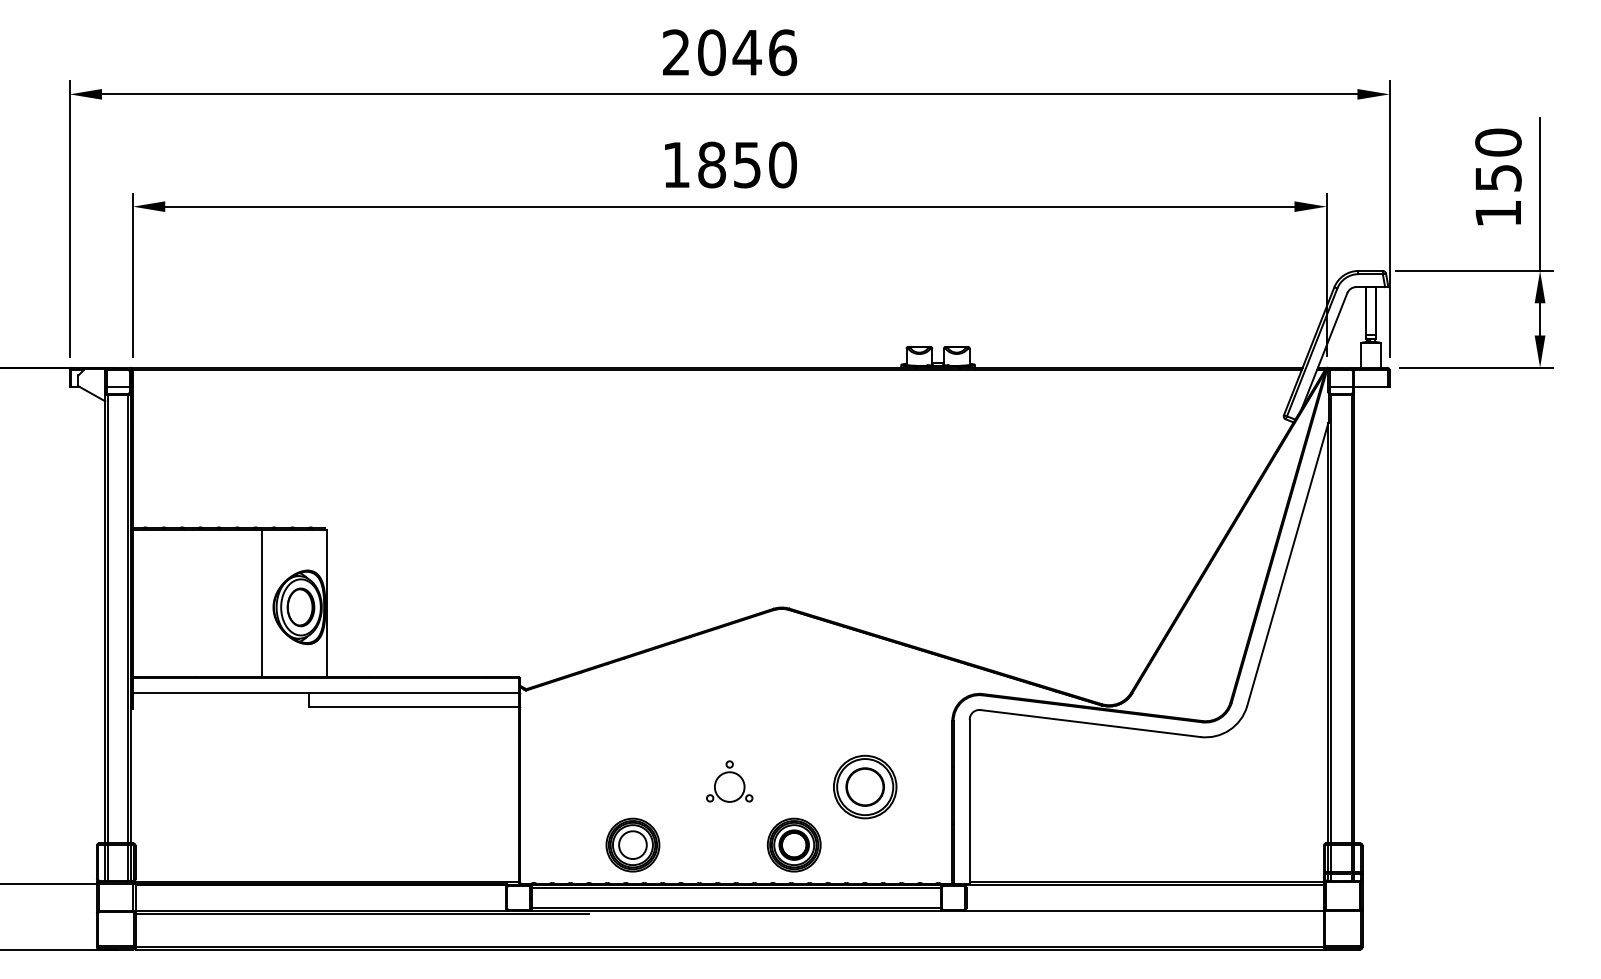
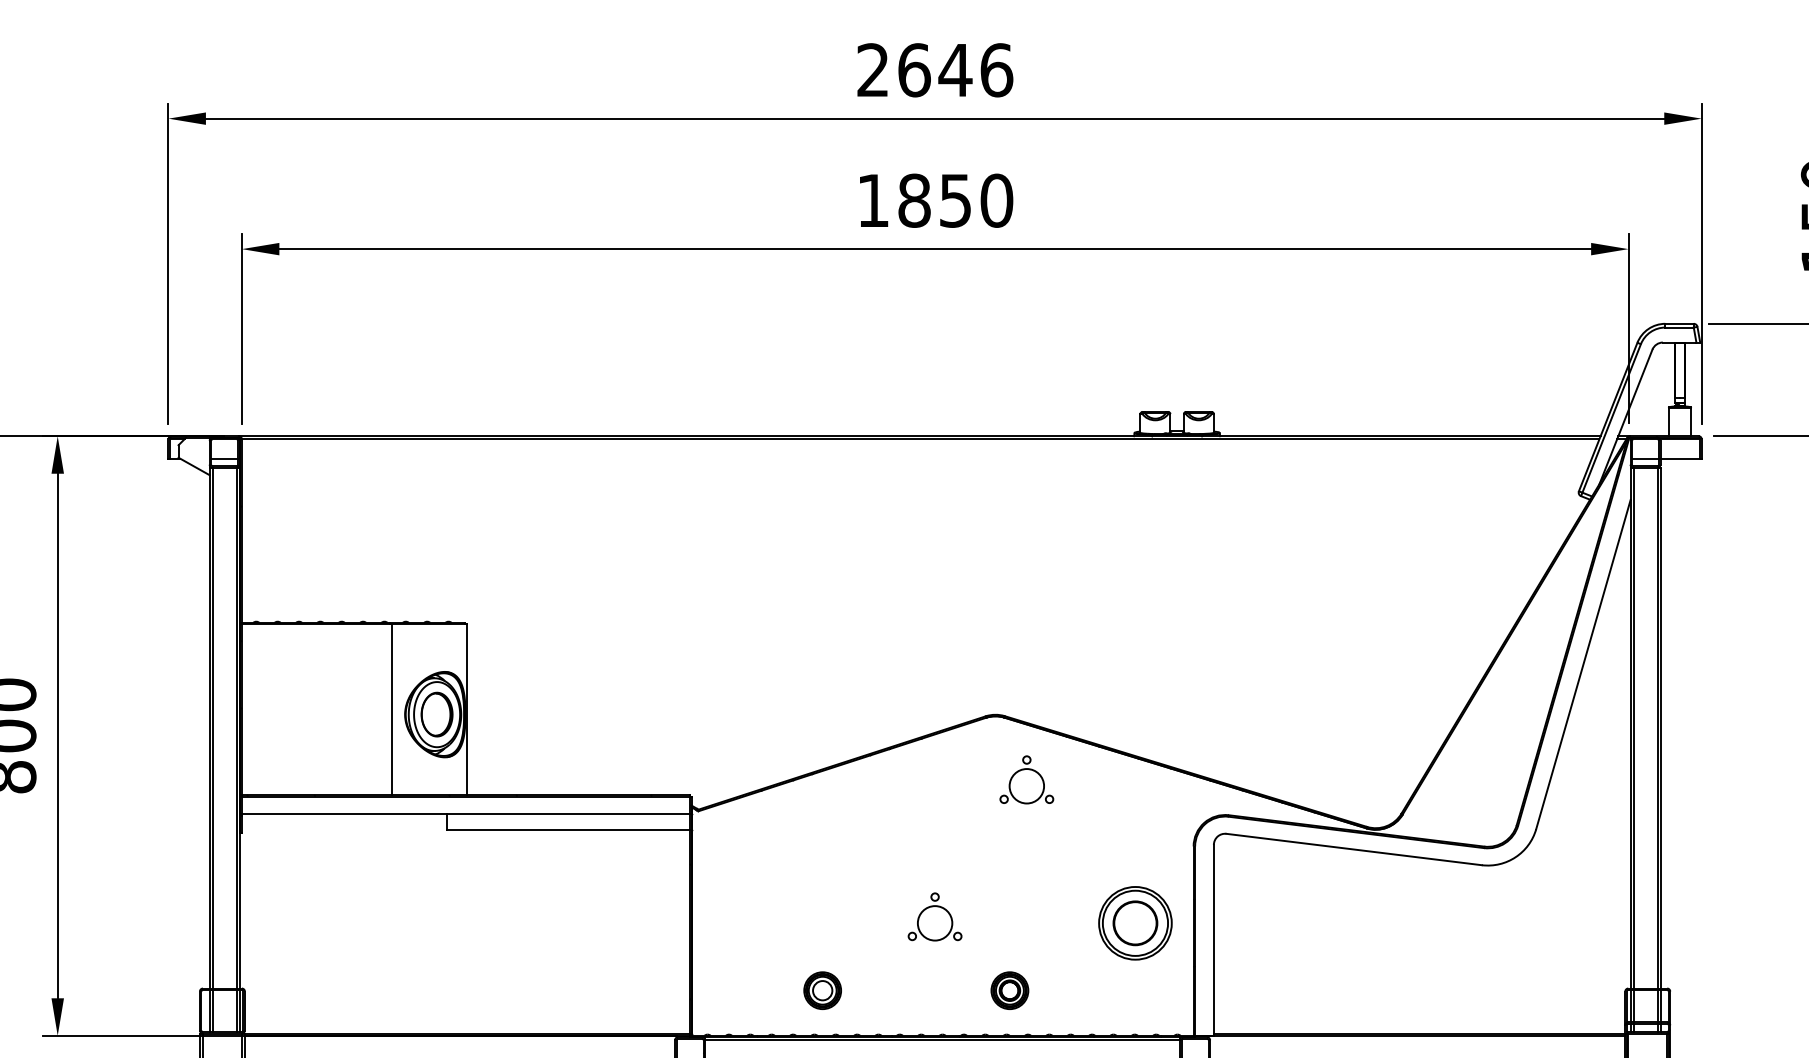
text: (712, 52) -> (915, 70), 2046 -> 2646
part: (808, 663) -> (1026, 779), added
part: (865, 786) -> (1135, 922), moved
part: (632, 844) -> (822, 990), size x0.6
part: (793, 844) -> (1009, 990), size x0.6

